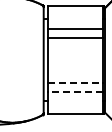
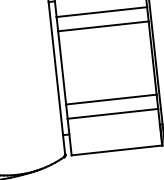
line: (75, 82) -> (111, 98), dashed -> solid
line: (75, 91) -> (112, 113), dashed -> solid

